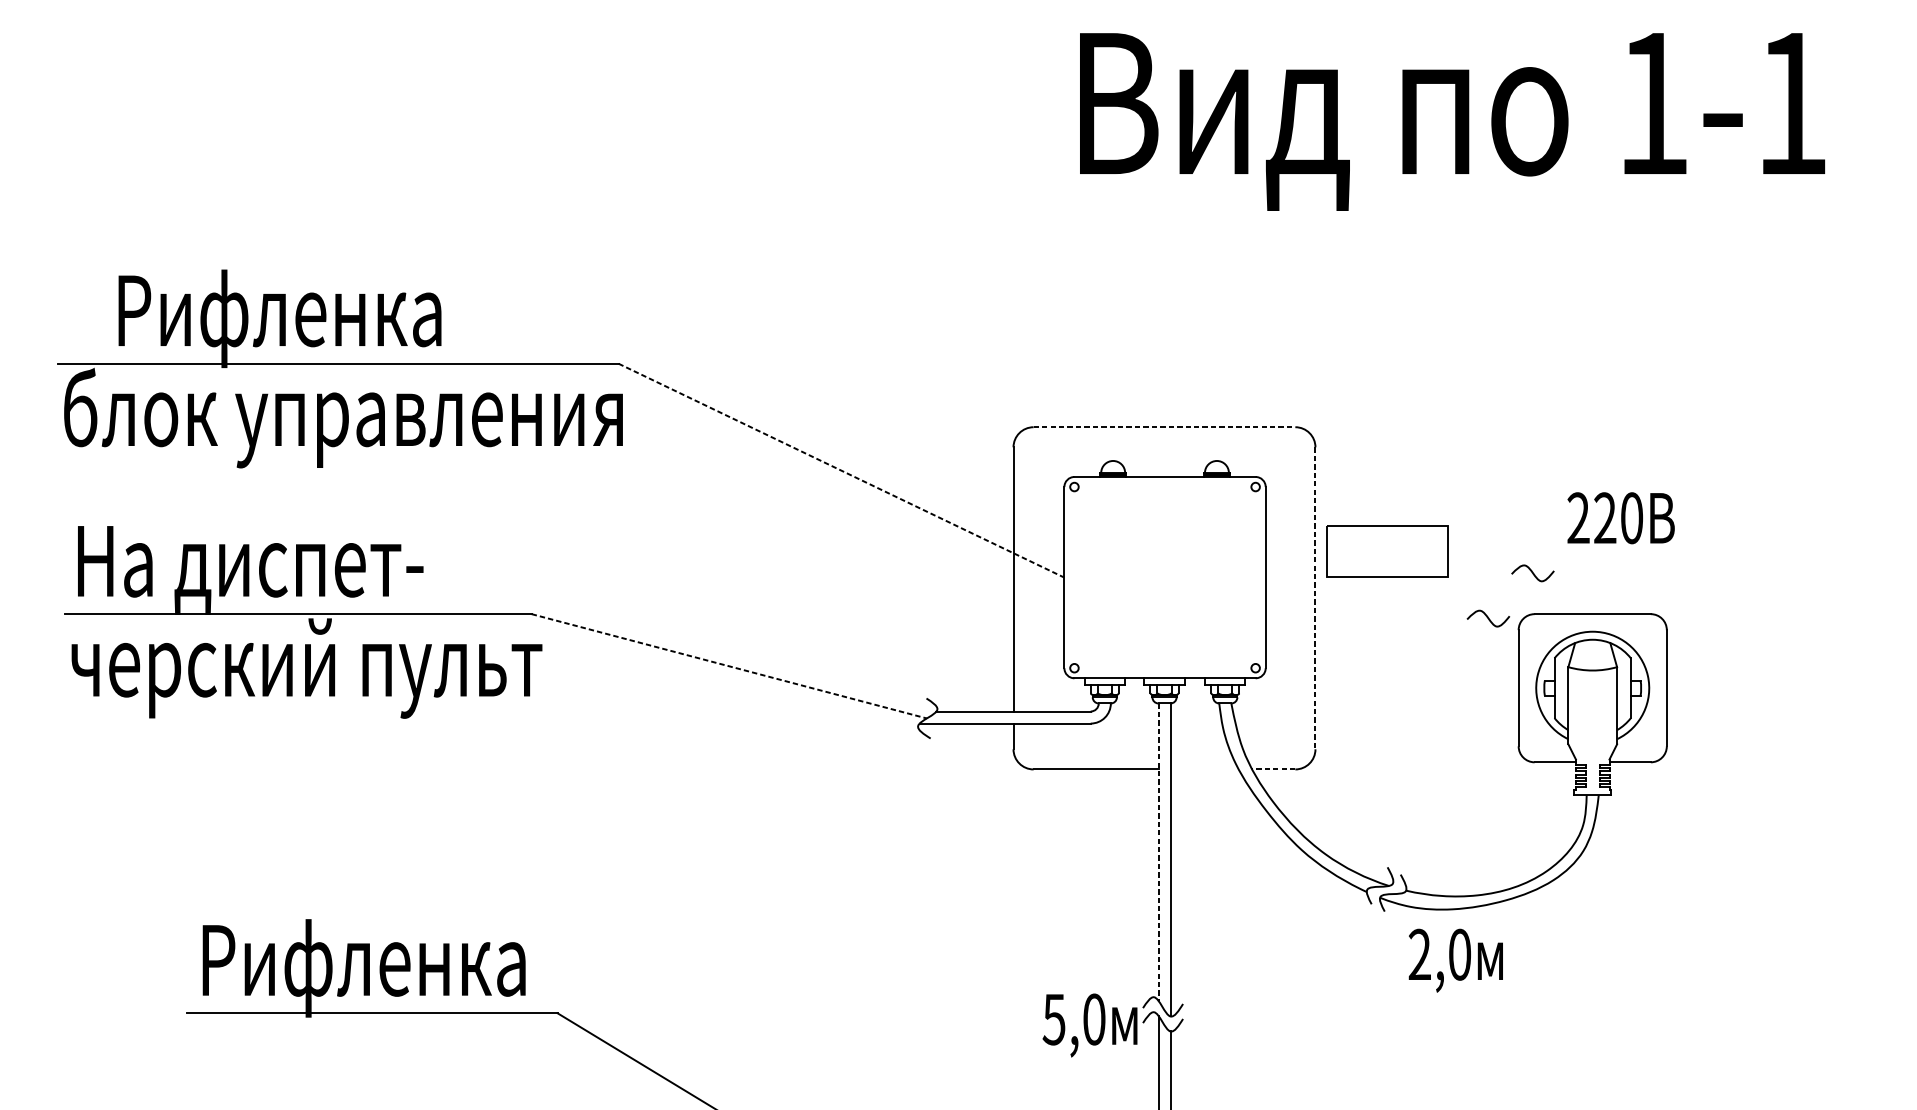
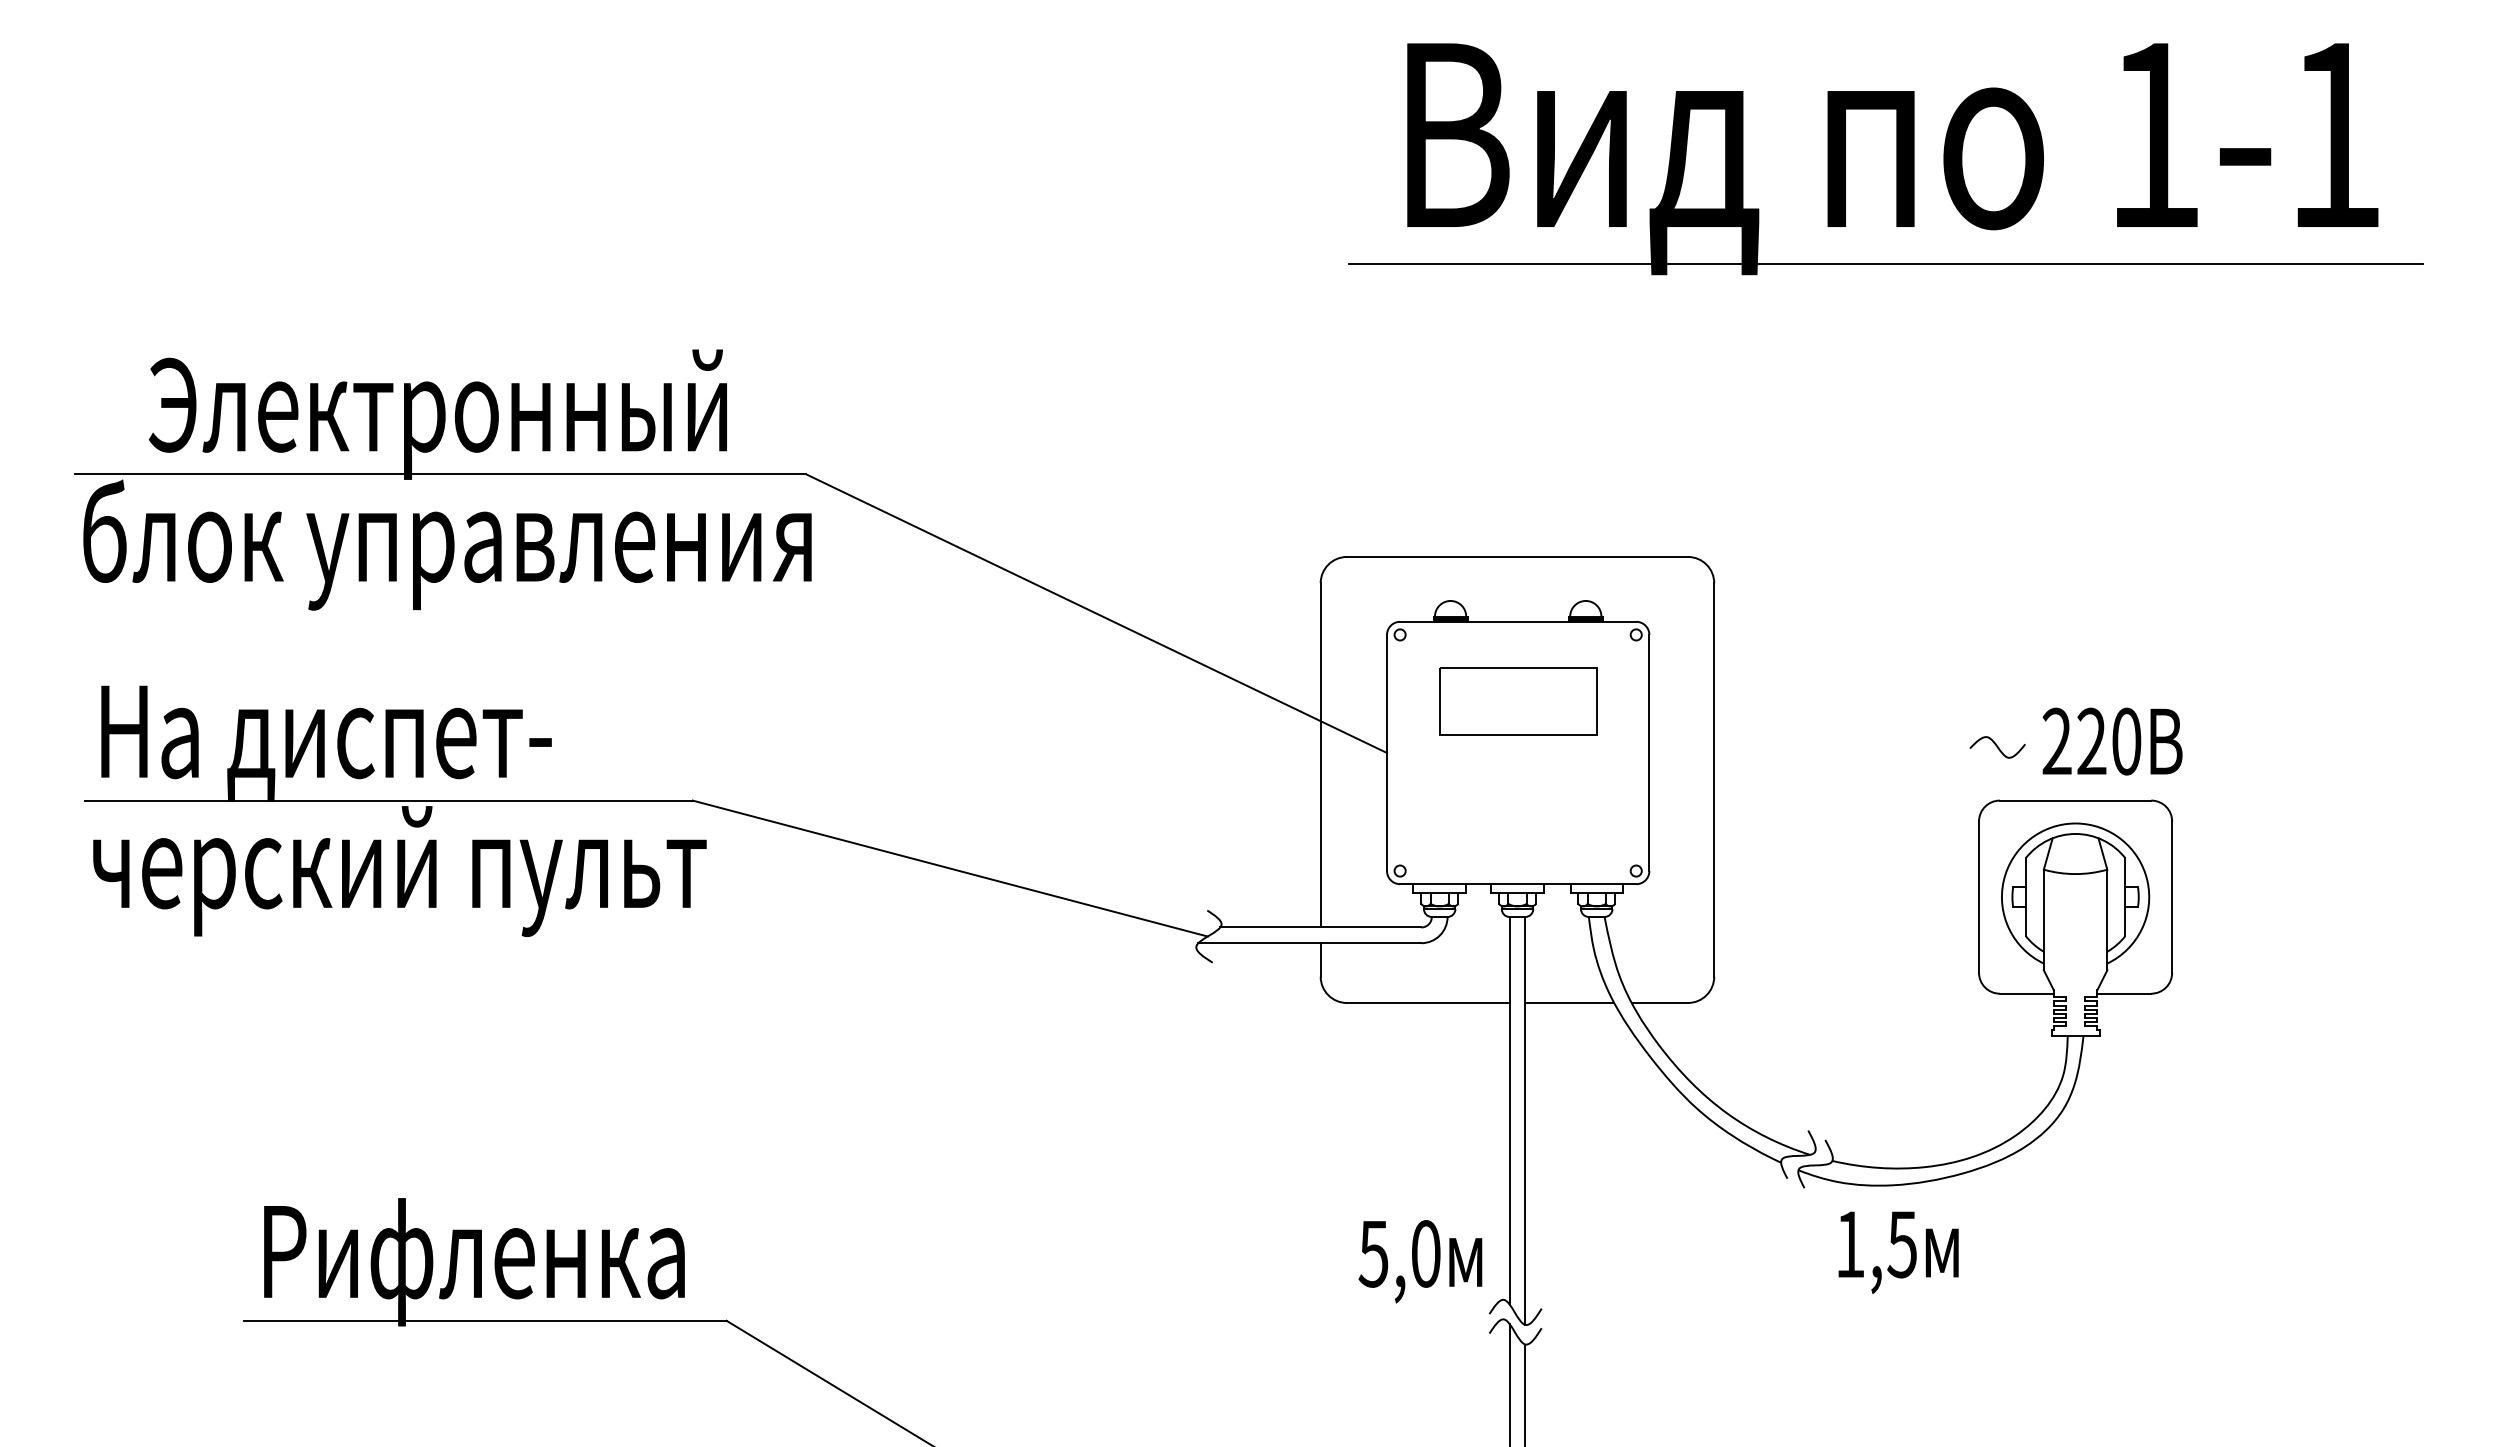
line: (1446, 202) -> (1885, 264), added
text: (335, 317) -> (437, 414), Рифленка -> Электронный
line: (1164, 426) -> (1517, 556), dashed -> solid
line: (841, 470) -> (1096, 613), dashed -> solid
text: (1621, 518) -> (2112, 741), moved
part: (1387, 551) -> (1518, 701), moved
line: (1315, 597) -> (1714, 779), dashed -> solid
curve: (1488, 618) -> (1939, 806), removed
line: (729, 666) -> (950, 868), dashed -> solid
line: (1204, 769) -> (1569, 1002), added
line: (1273, 769) -> (1659, 1002), dashed -> solid
line: (1158, 851) -> (1509, 1110), dashed -> solid
text: (1439, 954) -> (1875, 1244), 2,0 -> 1,5
text: (1090, 1025) -> (1420, 1261), moved

